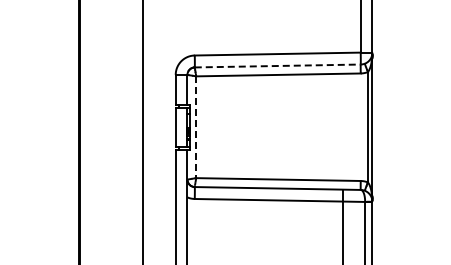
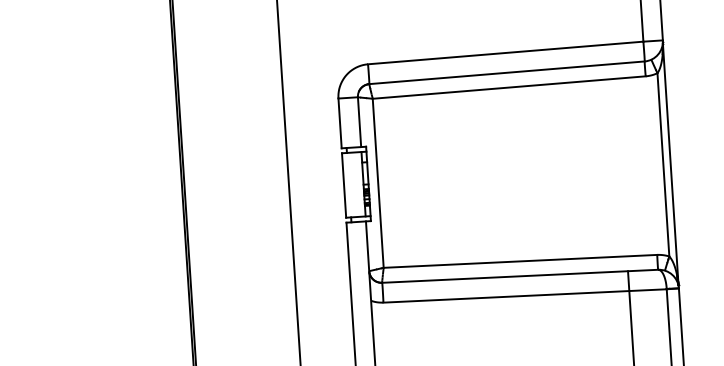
line: (277, 66) -> (506, 73), dashed -> solid
line: (196, 127) -> (378, 183), dashed -> solid

